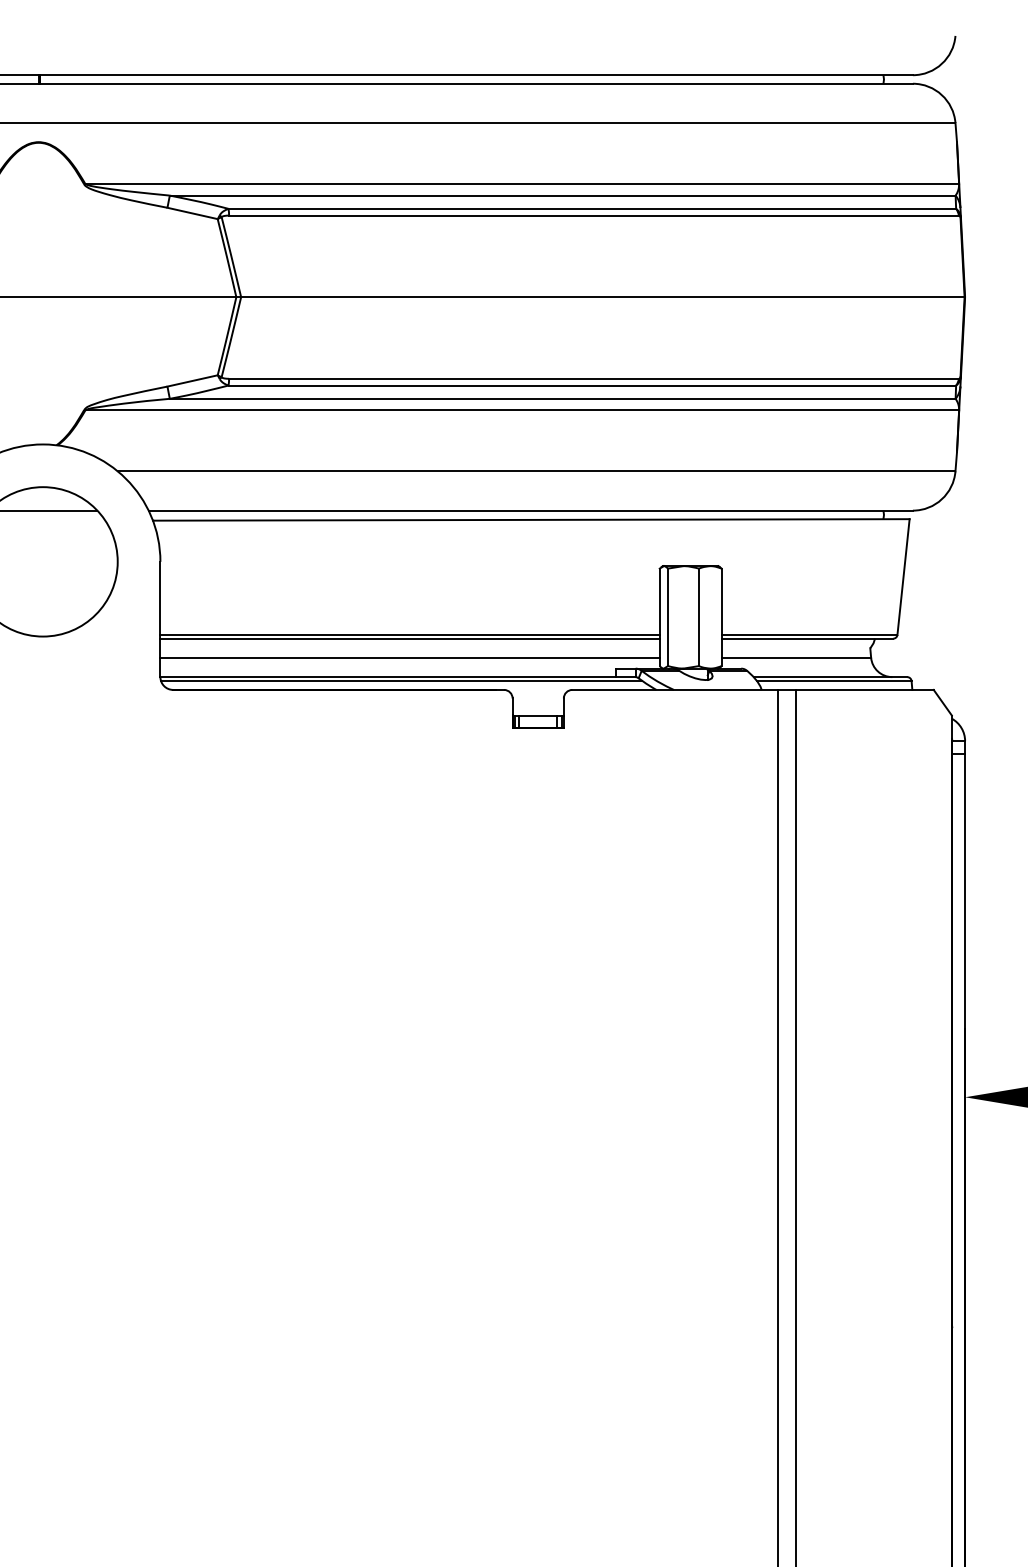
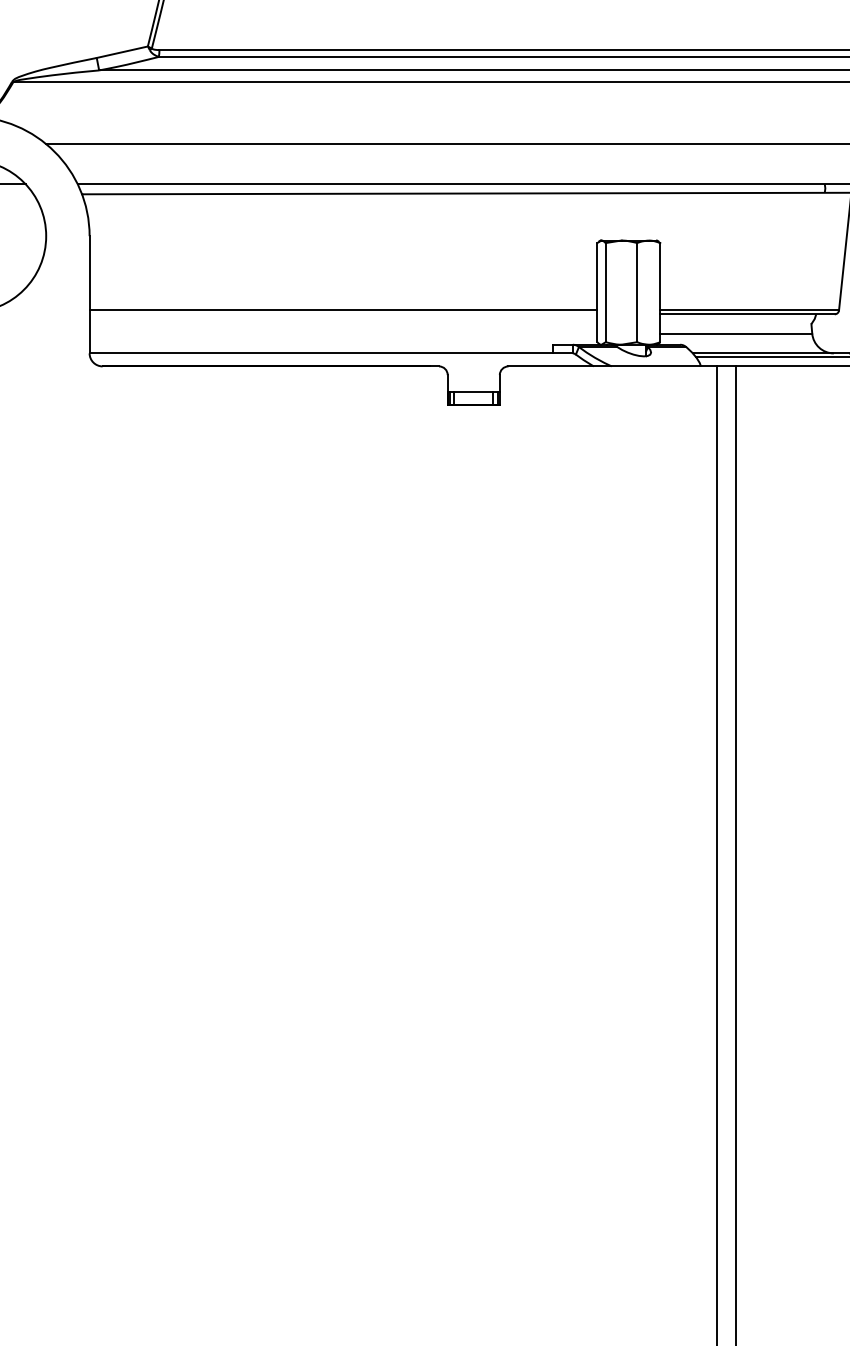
line: (409, 638) -> (342, 314), removed
line: (409, 657) -> (342, 333), removed
line: (401, 681) -> (334, 357), removed

